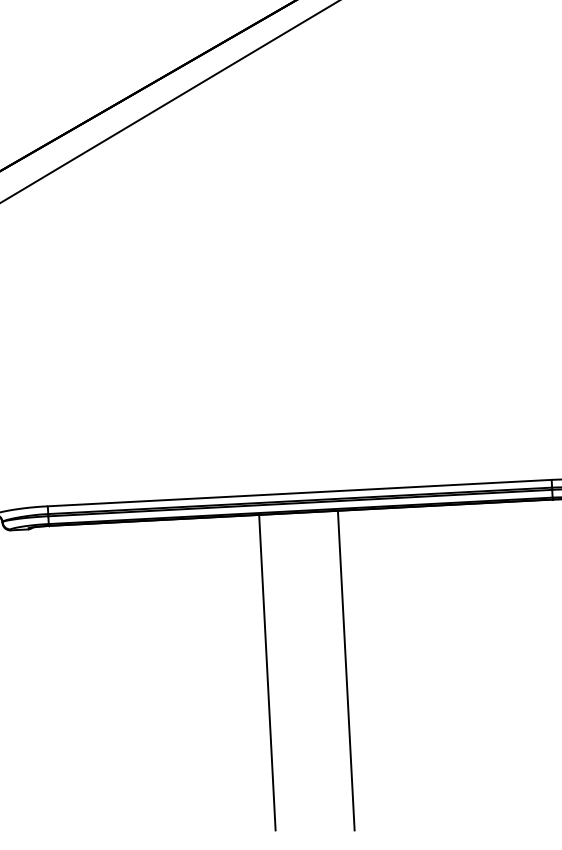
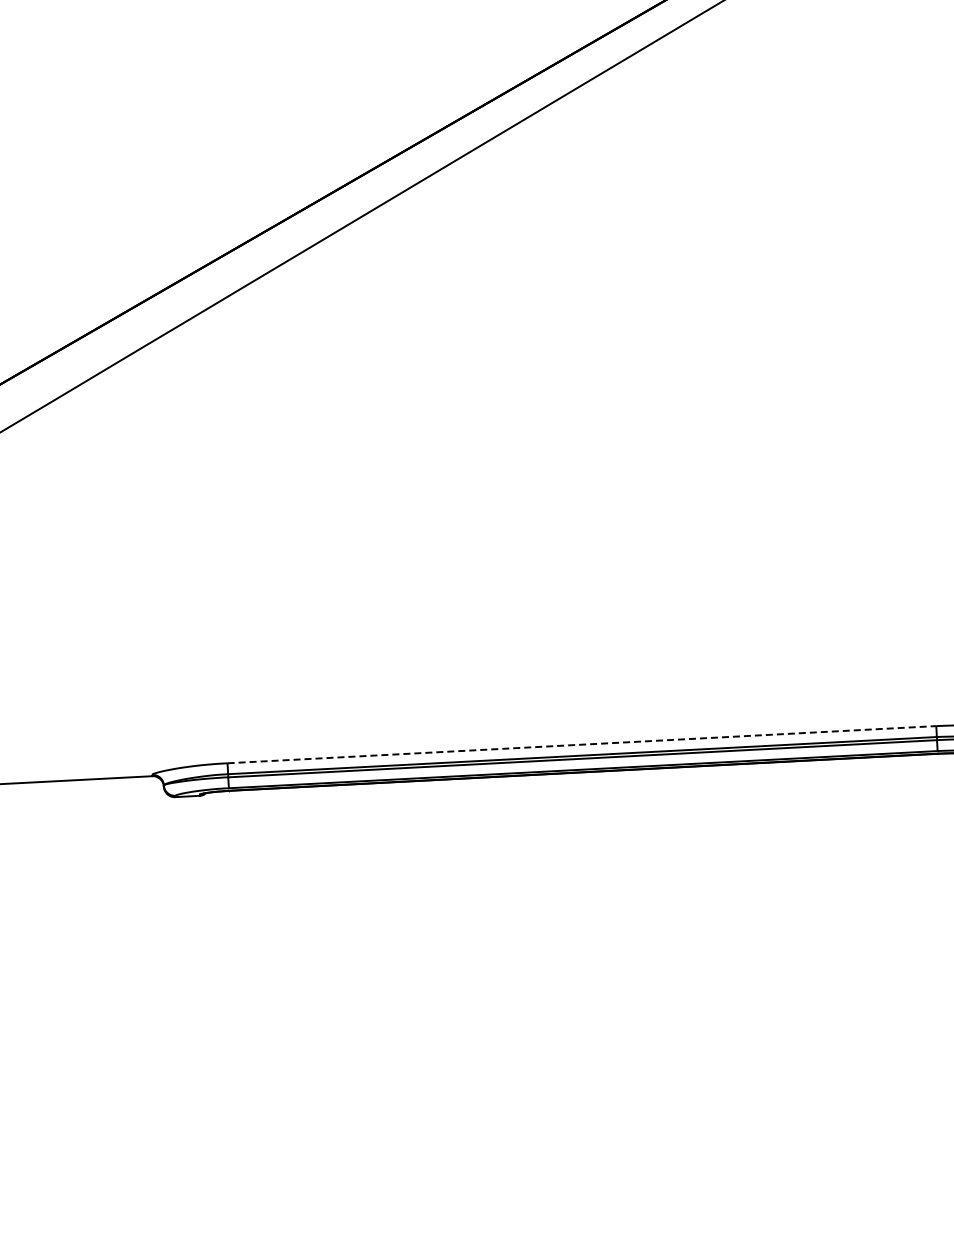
line: (299, 492) -> (581, 744), solid -> dashed
line: (346, 670) -> (647, 994), removed
line: (266, 672) -> (535, 997), removed

